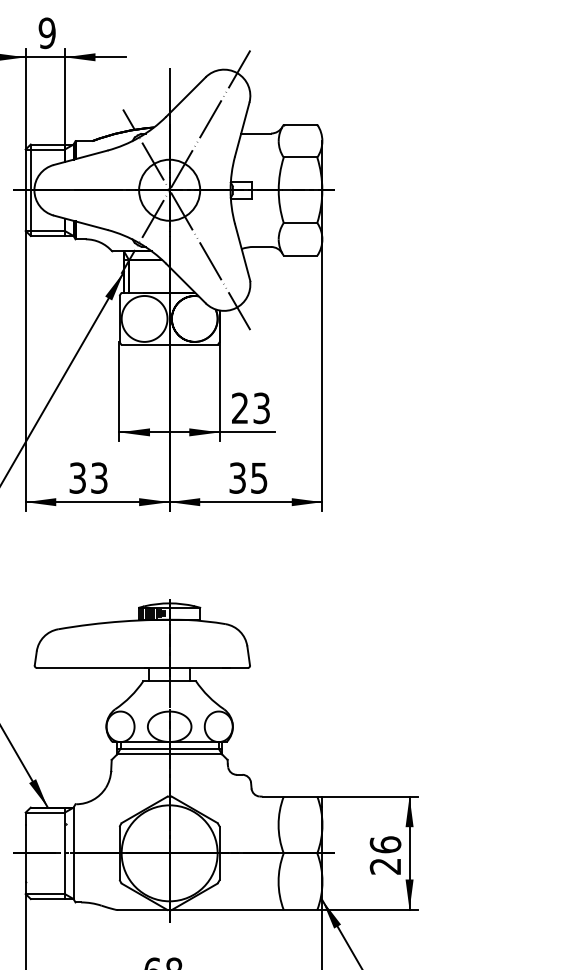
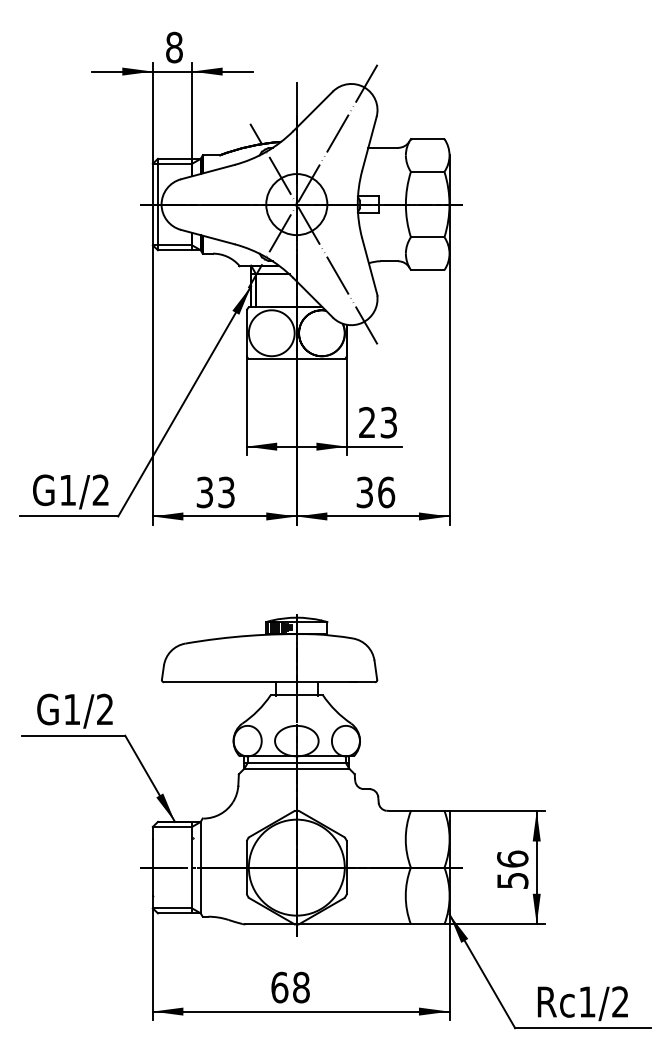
text: (46, 33) -> (173, 47), 9 -> 8
text: (259, 478) -> (386, 492), 35 -> 36
text: (385, 866) -> (512, 880), 26 -> 56

